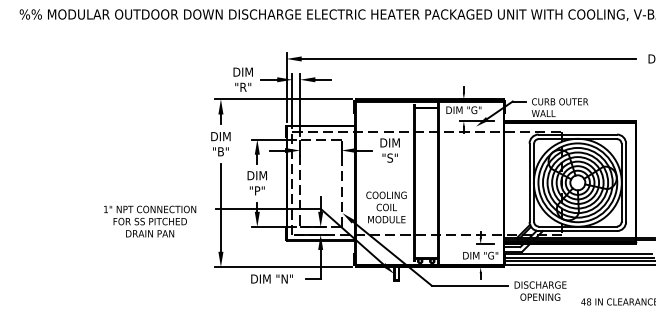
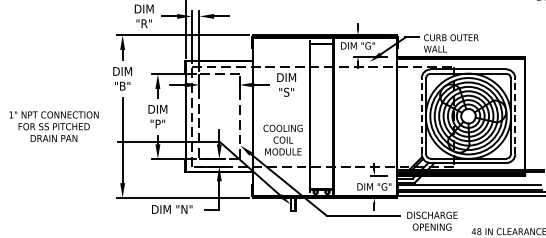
line: (529, 182) -> (421, 115), solid -> dashed
line: (626, 182) -> (515, 115), solid -> dashed
text: (150, 221) -> (54, 126), moved

